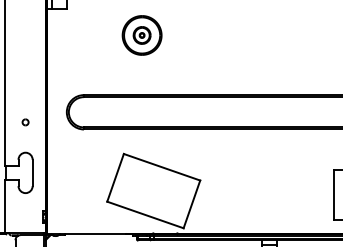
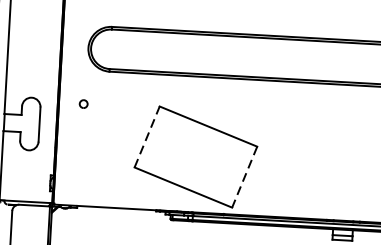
part: (25, 122) -> (83, 104), moved
line: (115, 177) -> (147, 136), solid -> dashed
line: (191, 204) -> (244, 177), solid -> dashed

